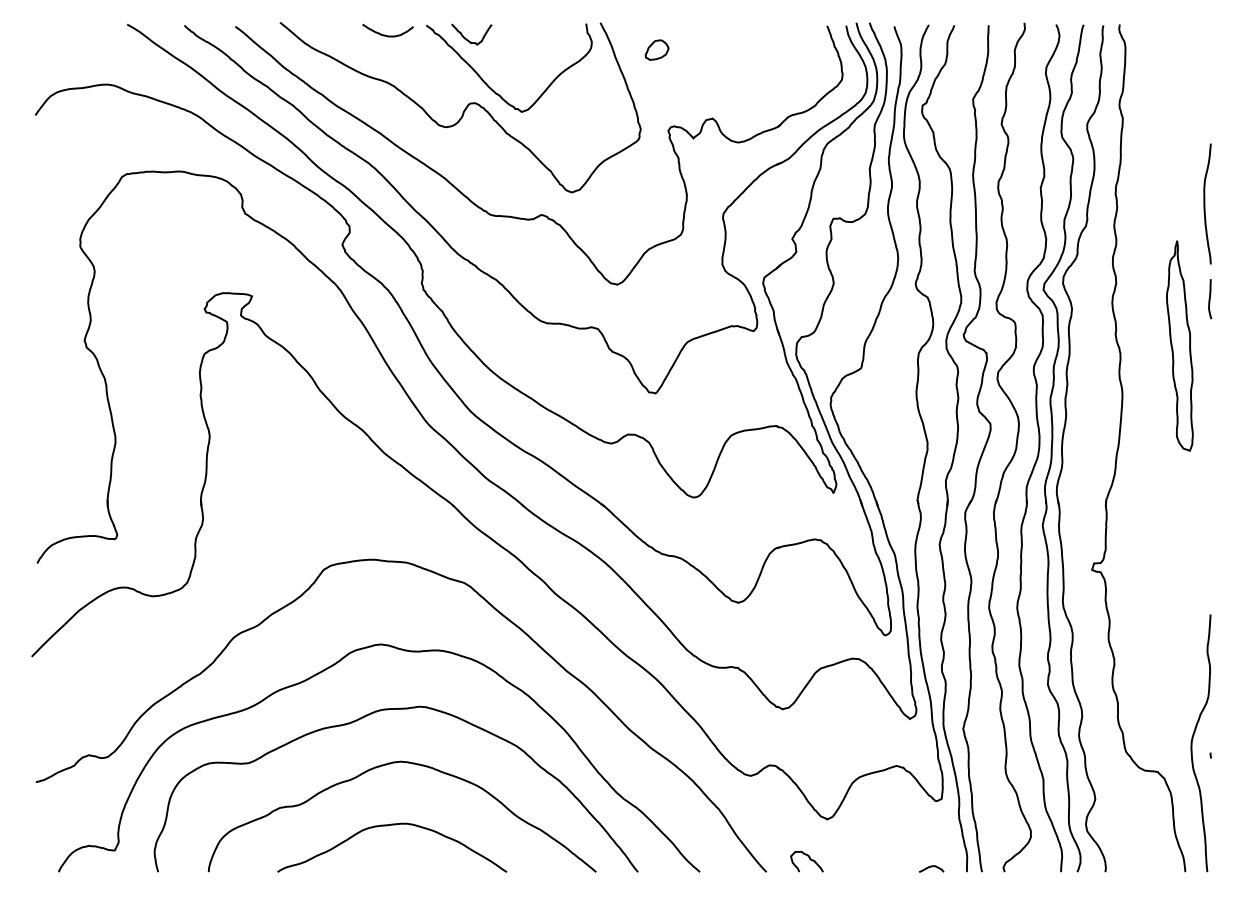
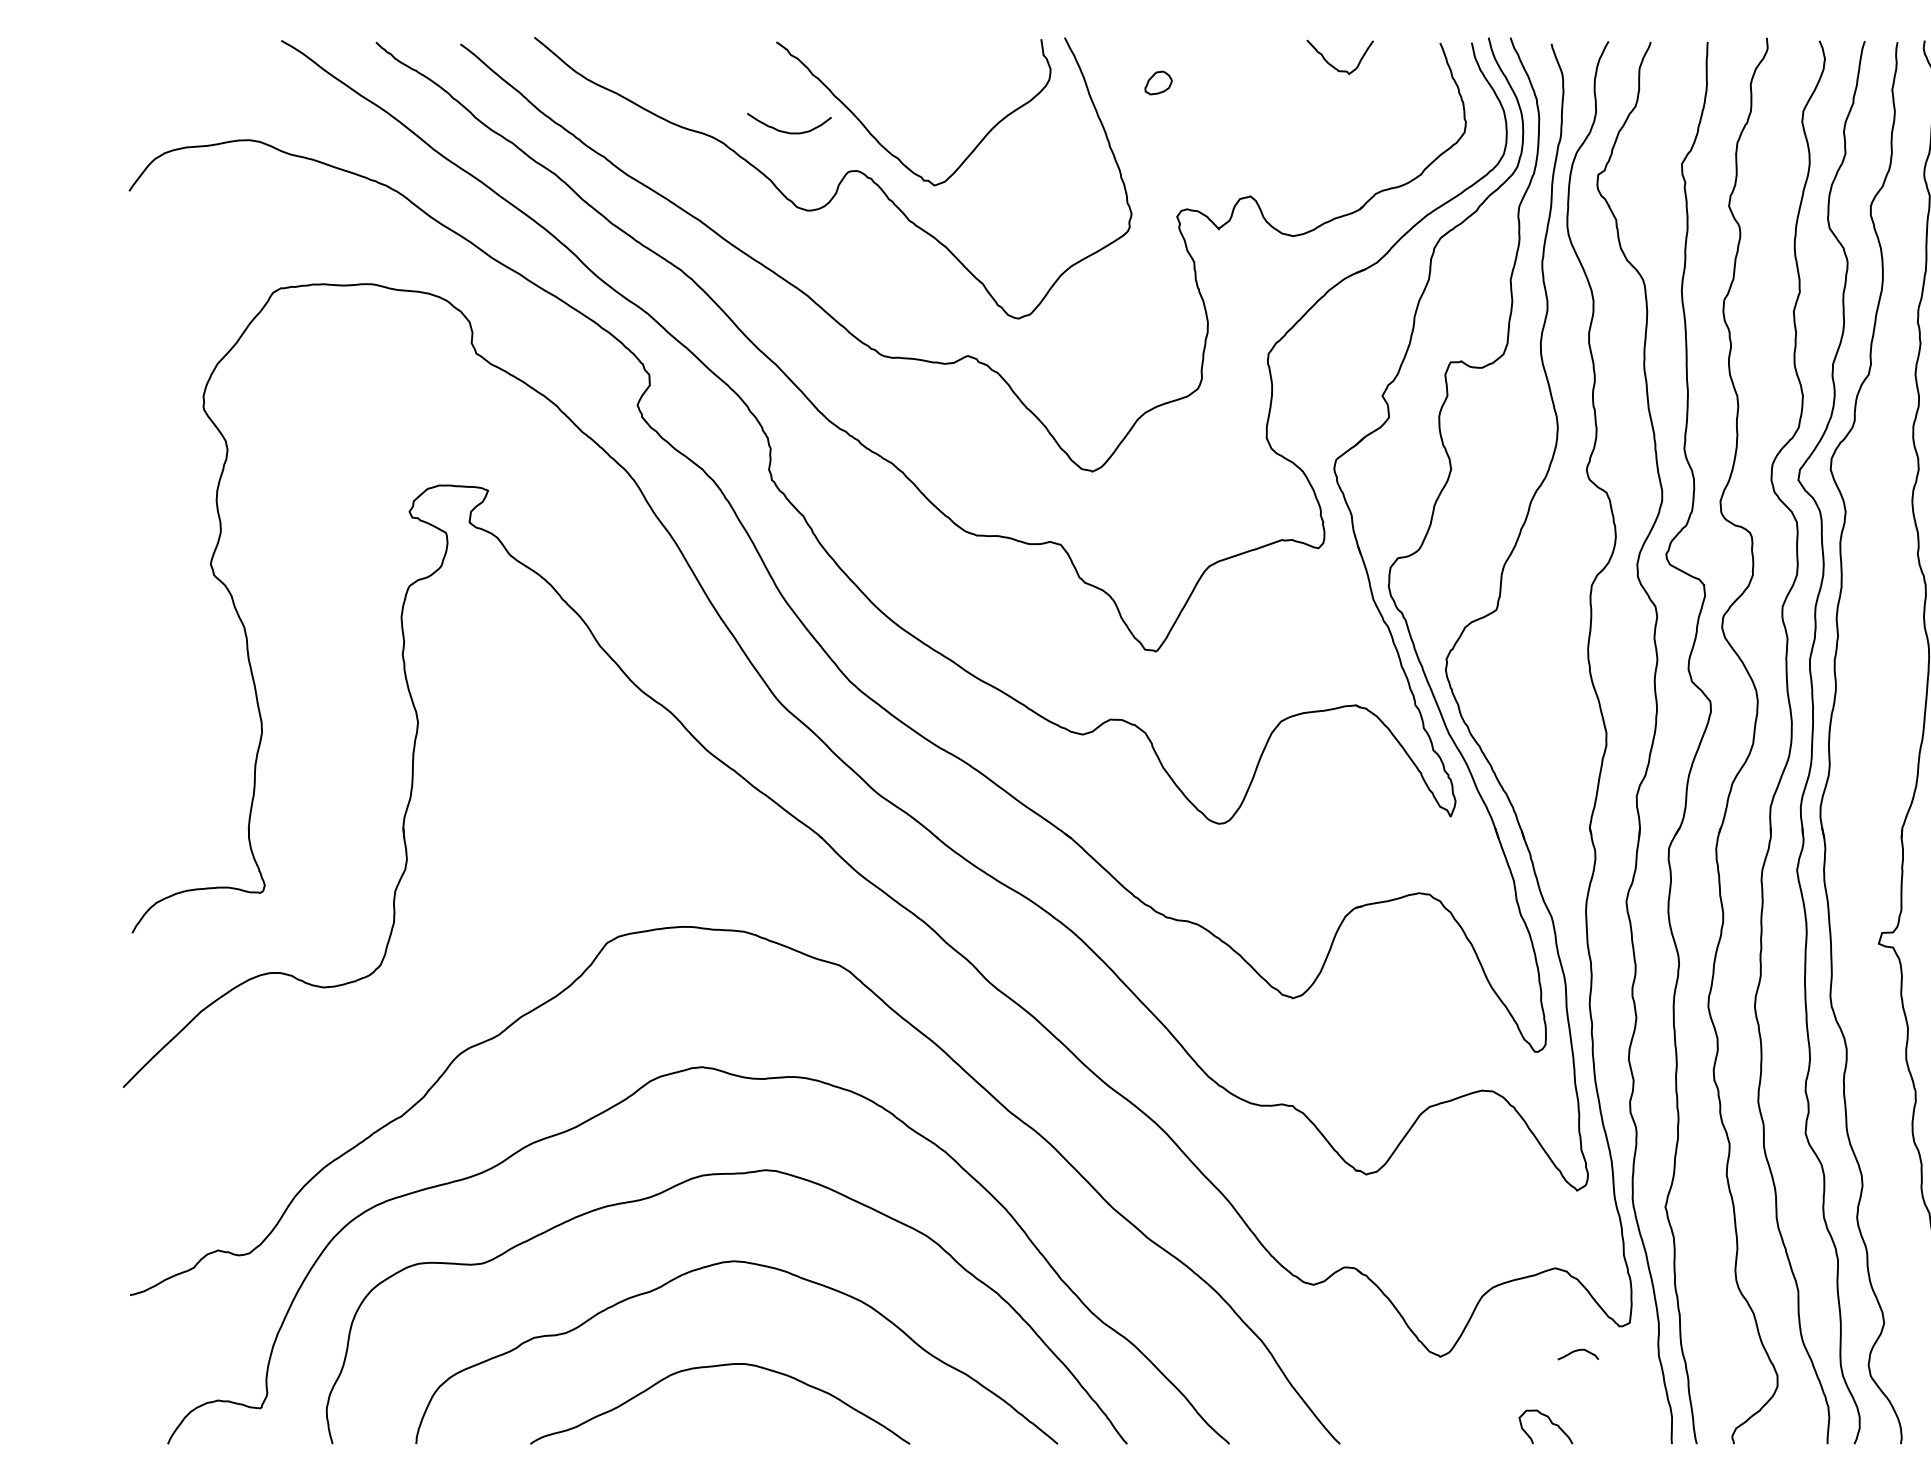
curve: (385, 34) -> (785, 130), moved
curve: (468, 39) -> (1334, 65), moved
part: (656, 49) -> (1157, 82), size x0.7
curve: (809, 859) -> (1550, 1423), moved
curve: (931, 867) -> (1578, 1351), moved

